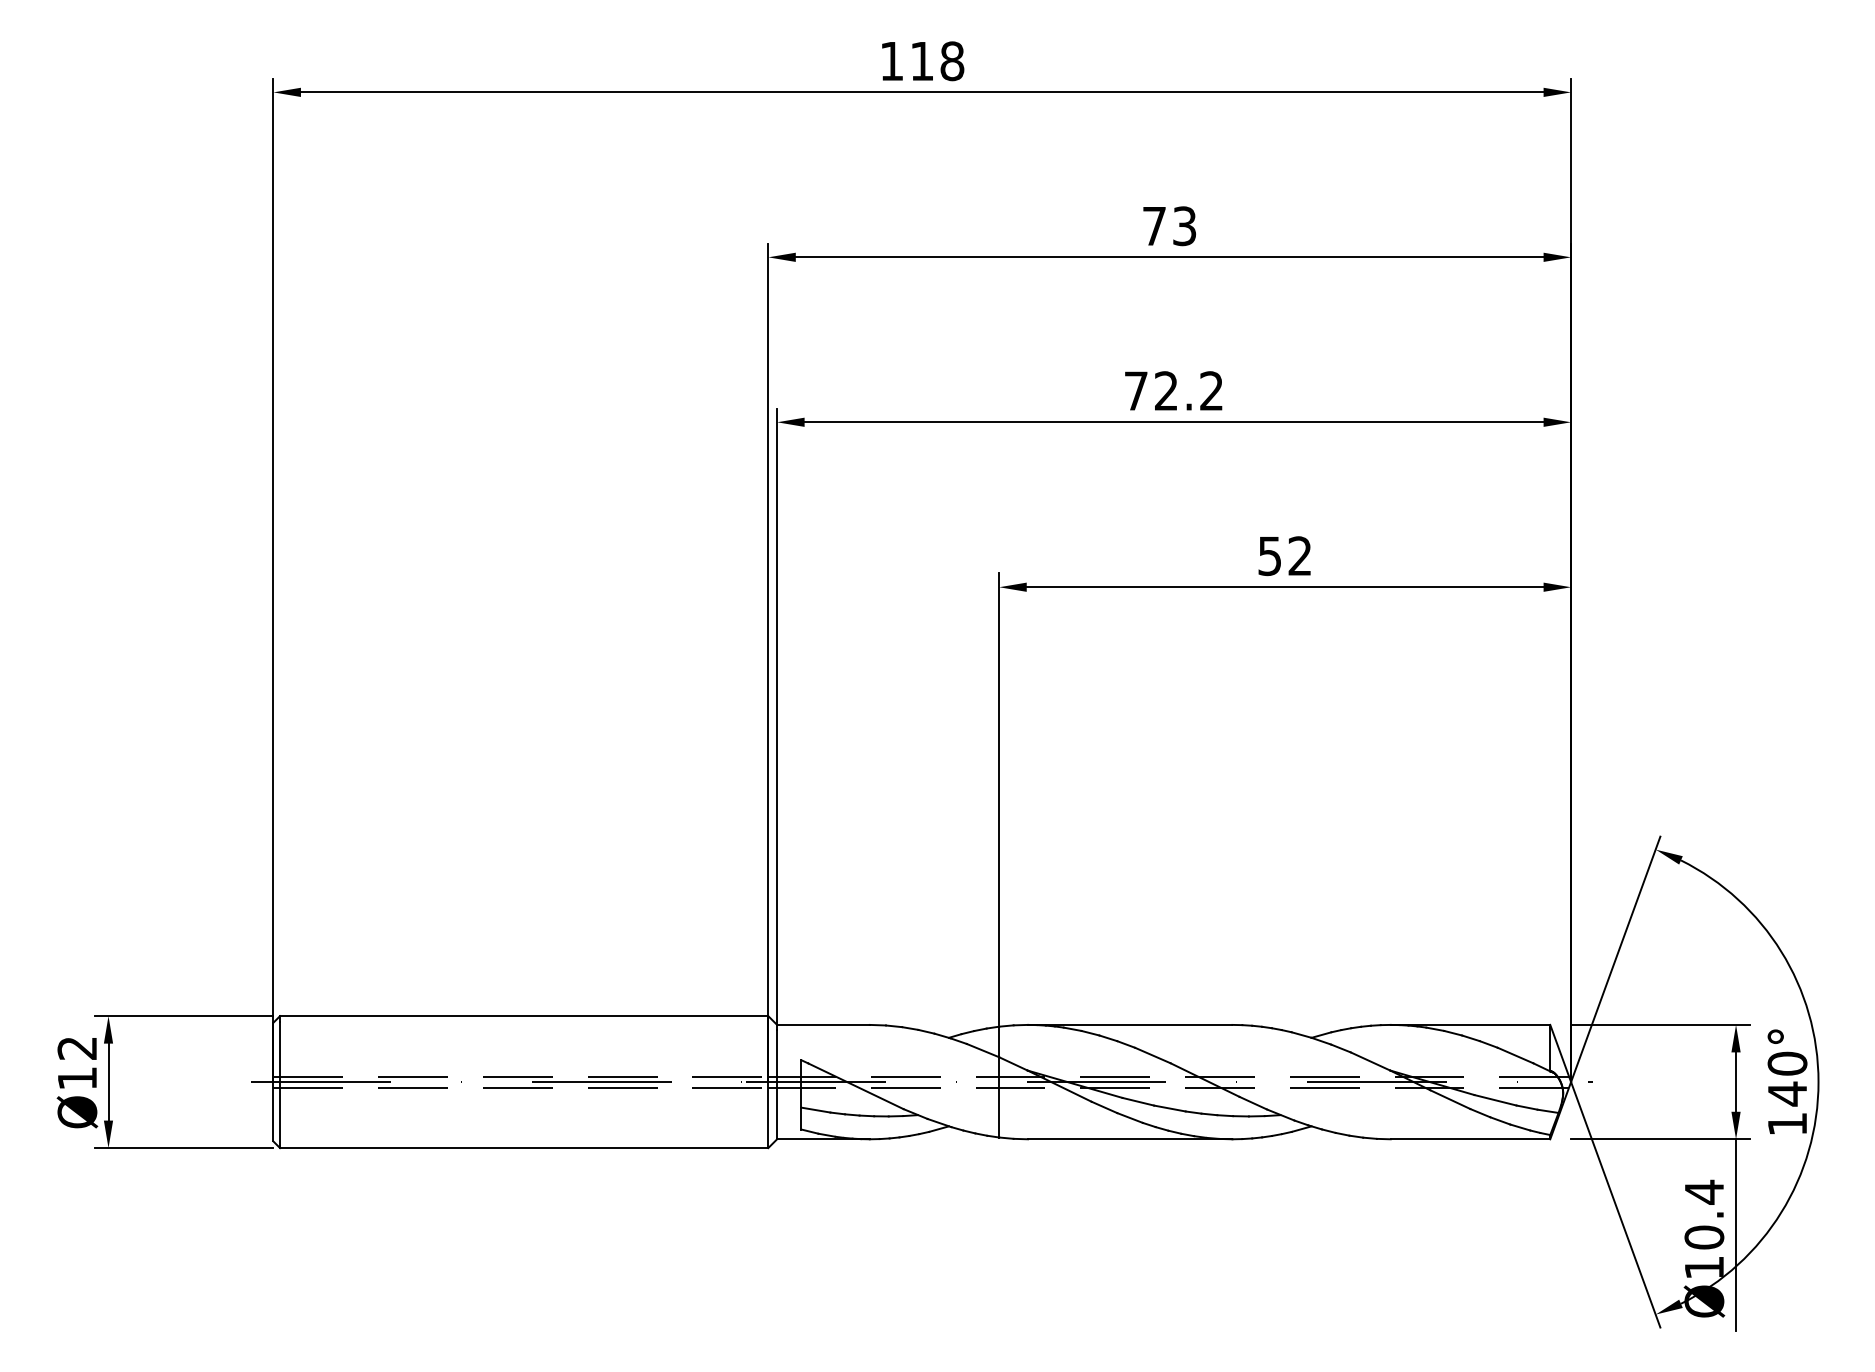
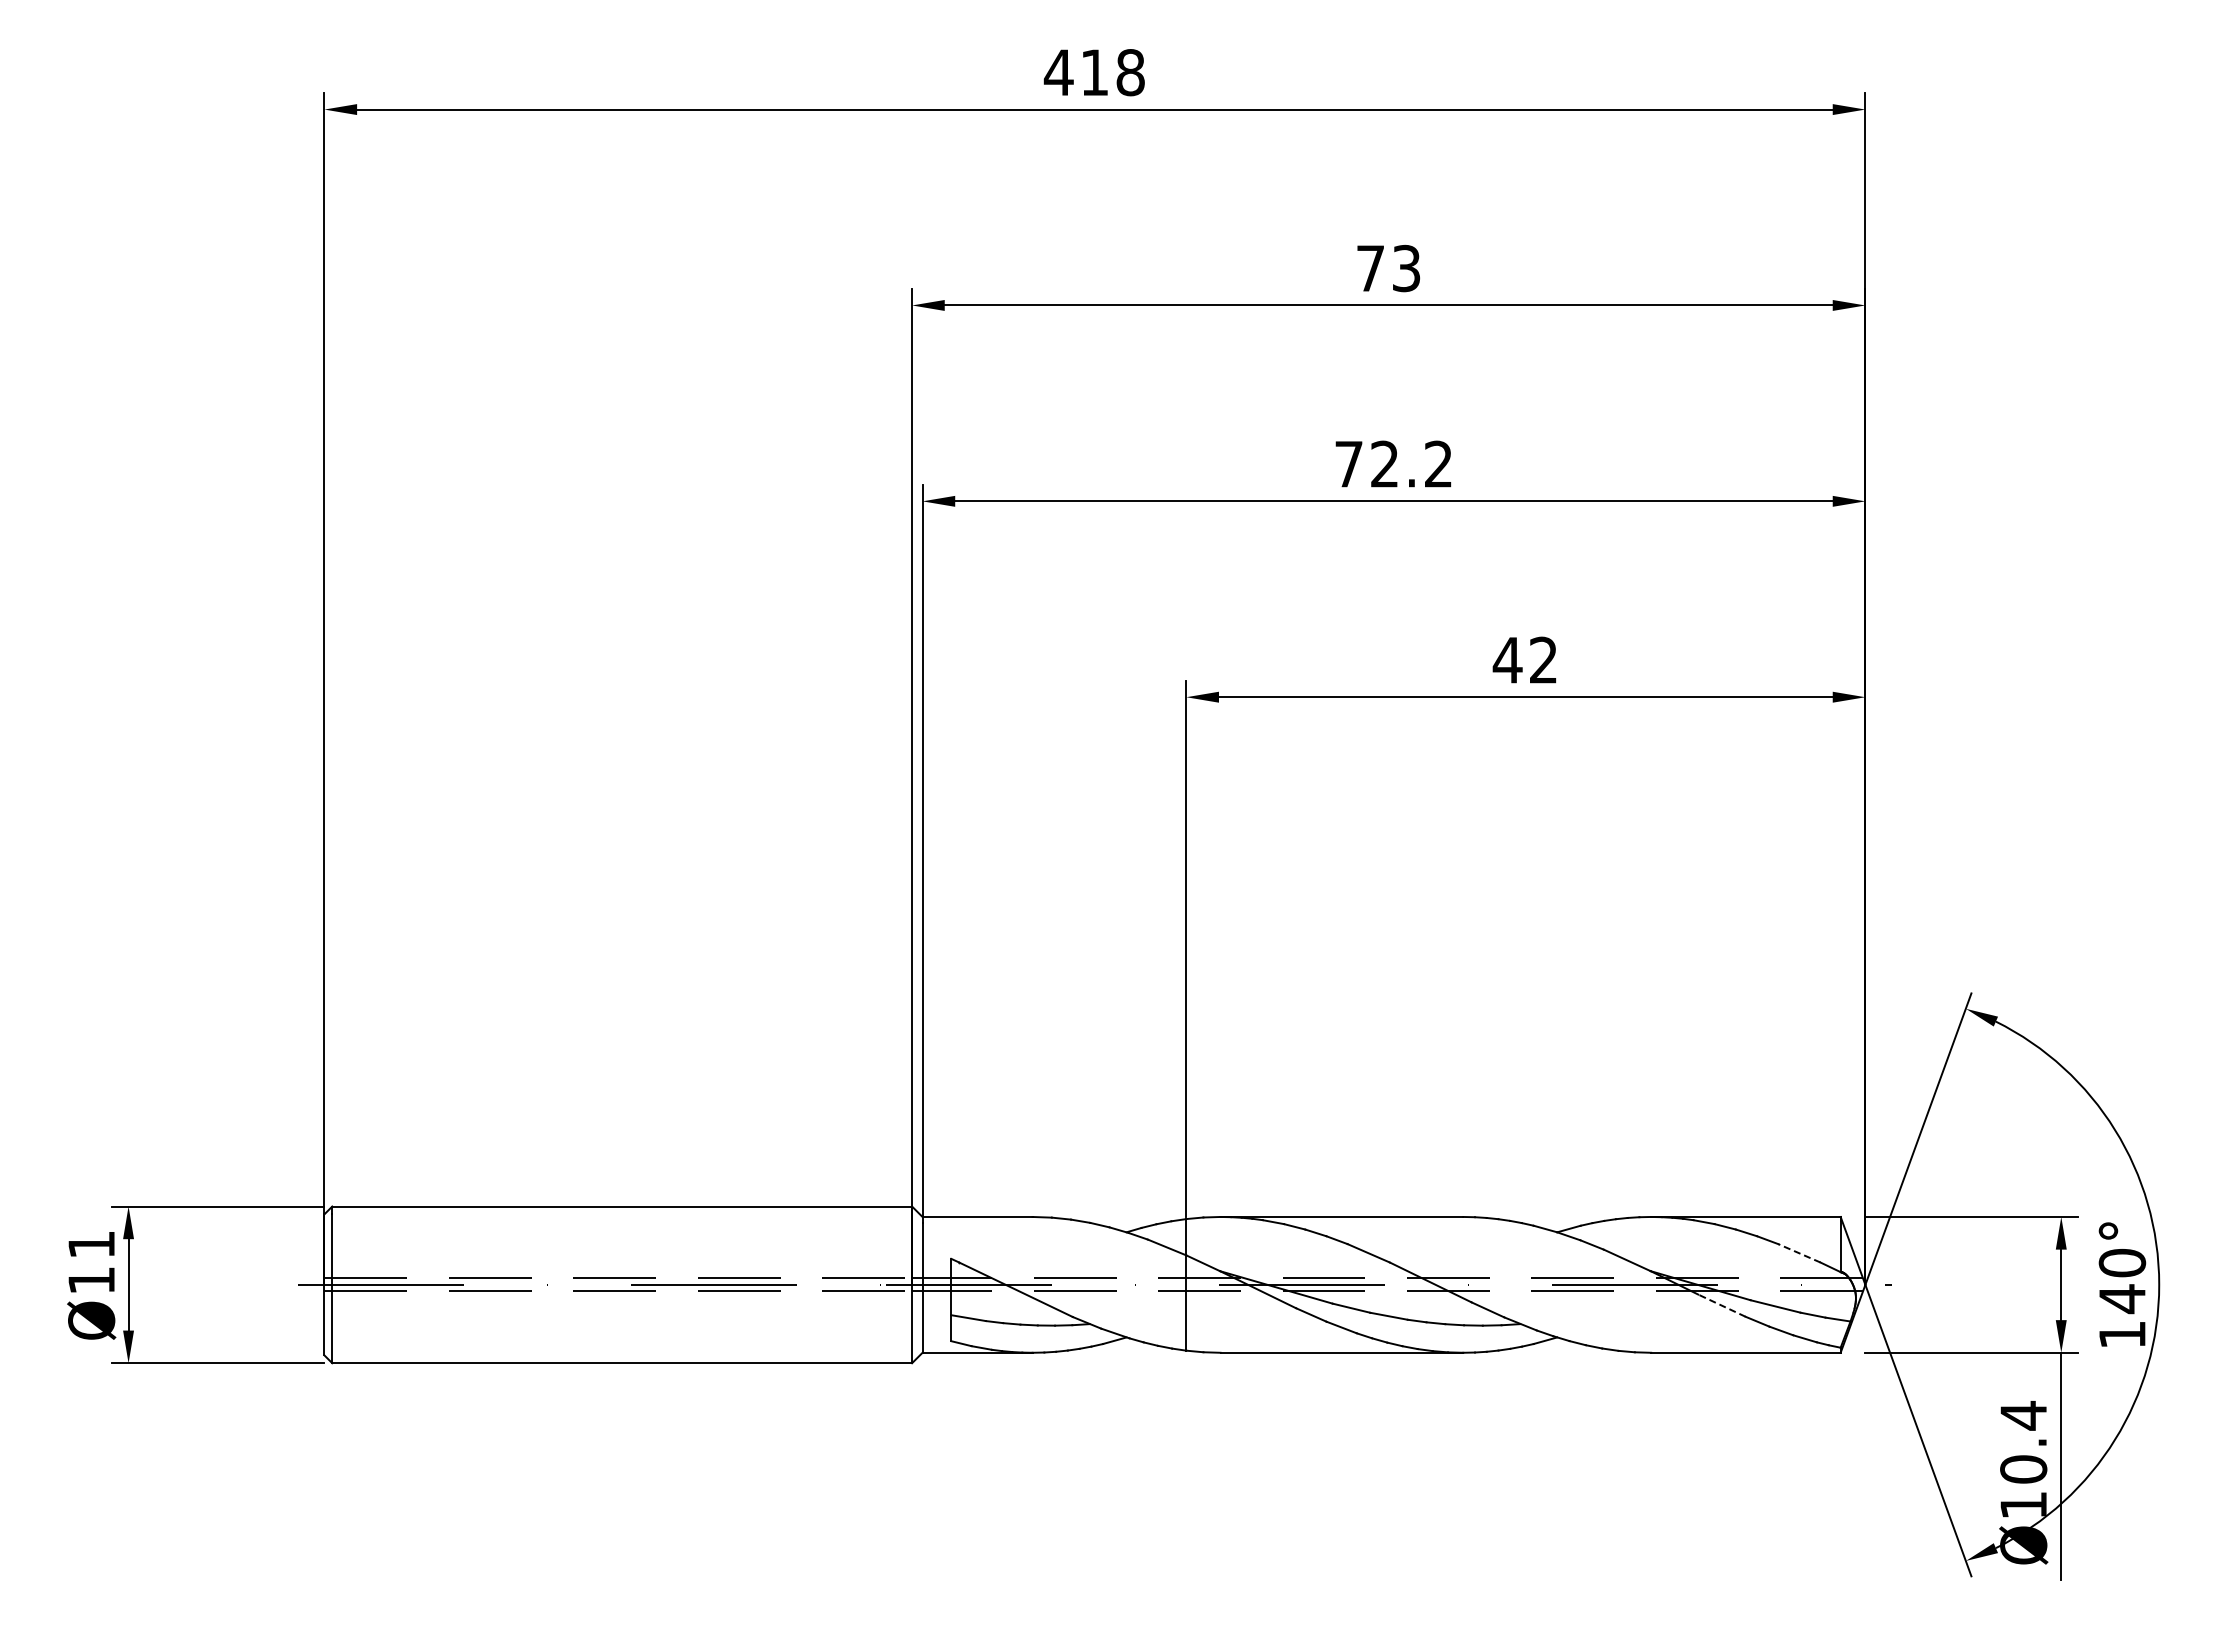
text: (891, 61) -> (1058, 72), 118 -> 418
text: (1269, 556) -> (1507, 660), 52 -> 42
text: (77, 1048) -> (91, 1245), Ø12 -> Ø11
line: (1514, 1055) -> (1798, 1253), solid -> dashed
line: (1449, 1099) -> (1721, 1305), solid -> dashed

